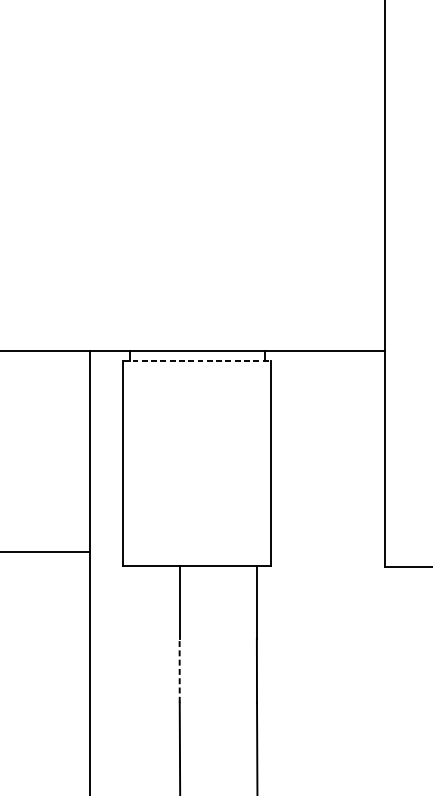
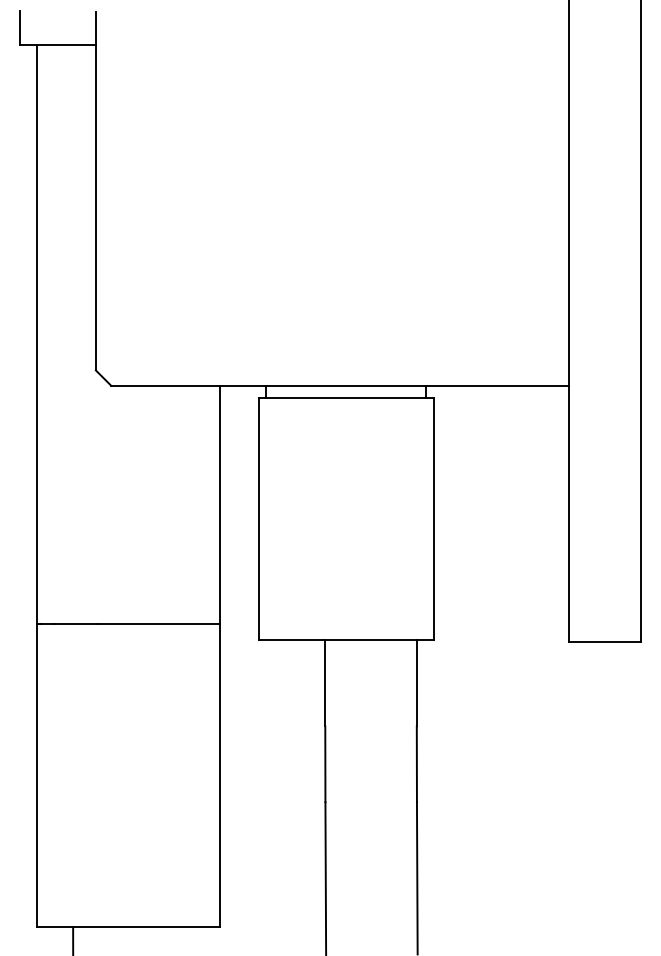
line: (197, 361) -> (346, 397), dashed -> solid
line: (179, 670) -> (325, 764), dashed -> solid

